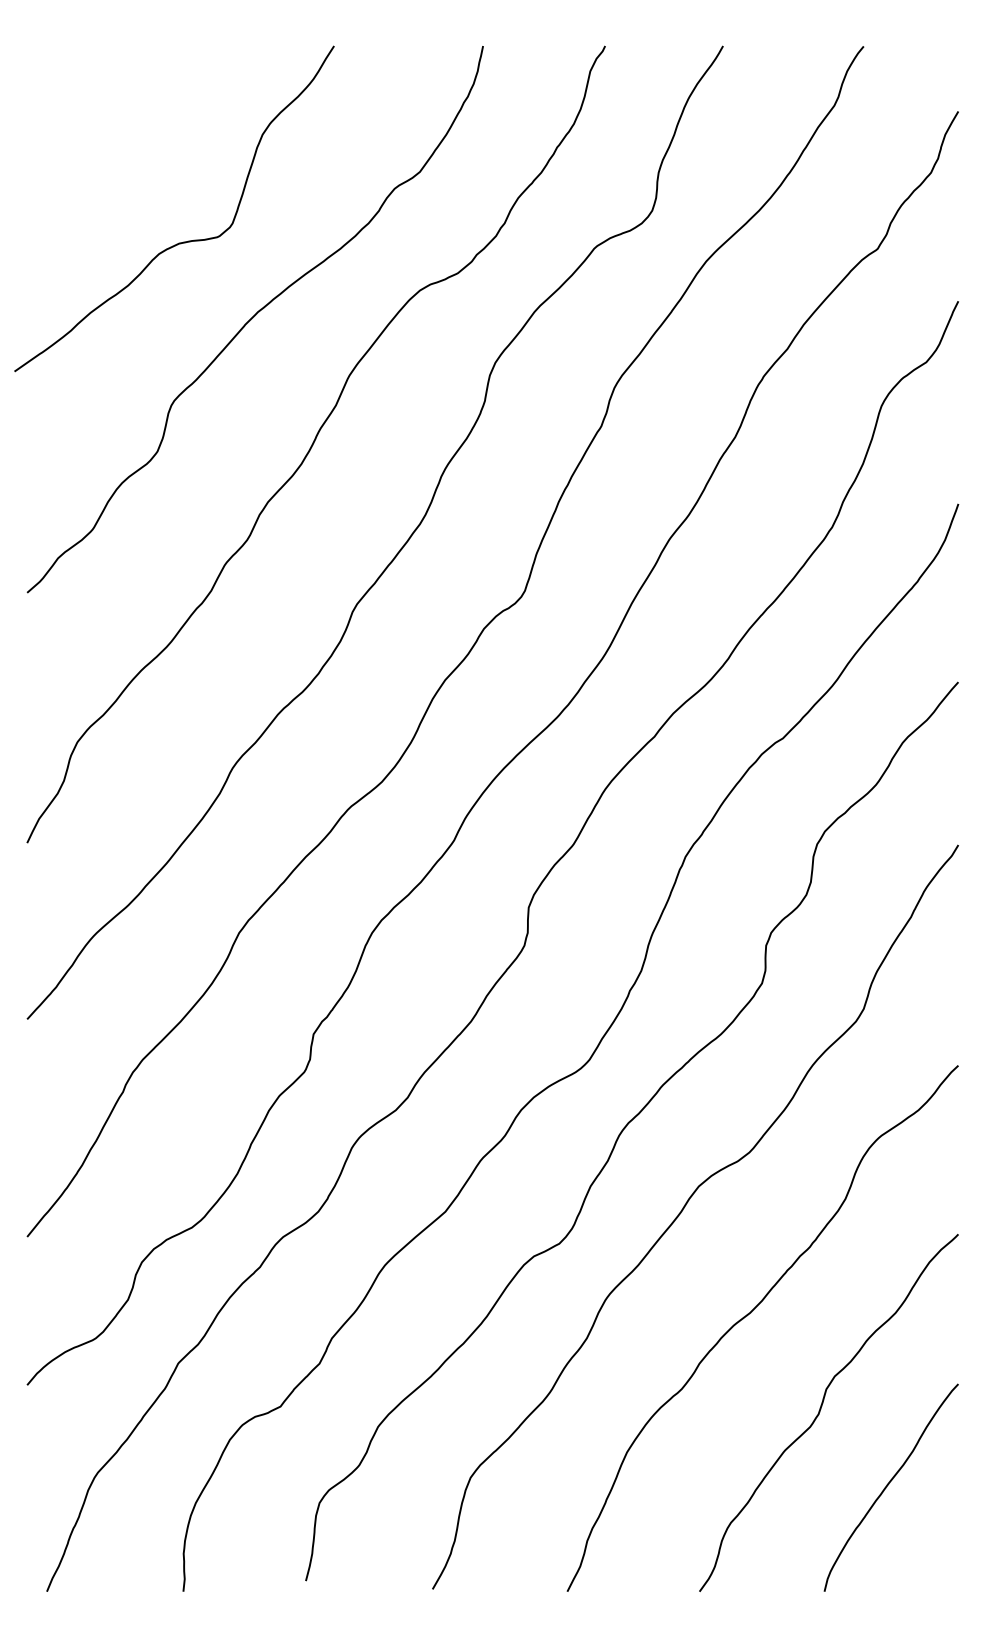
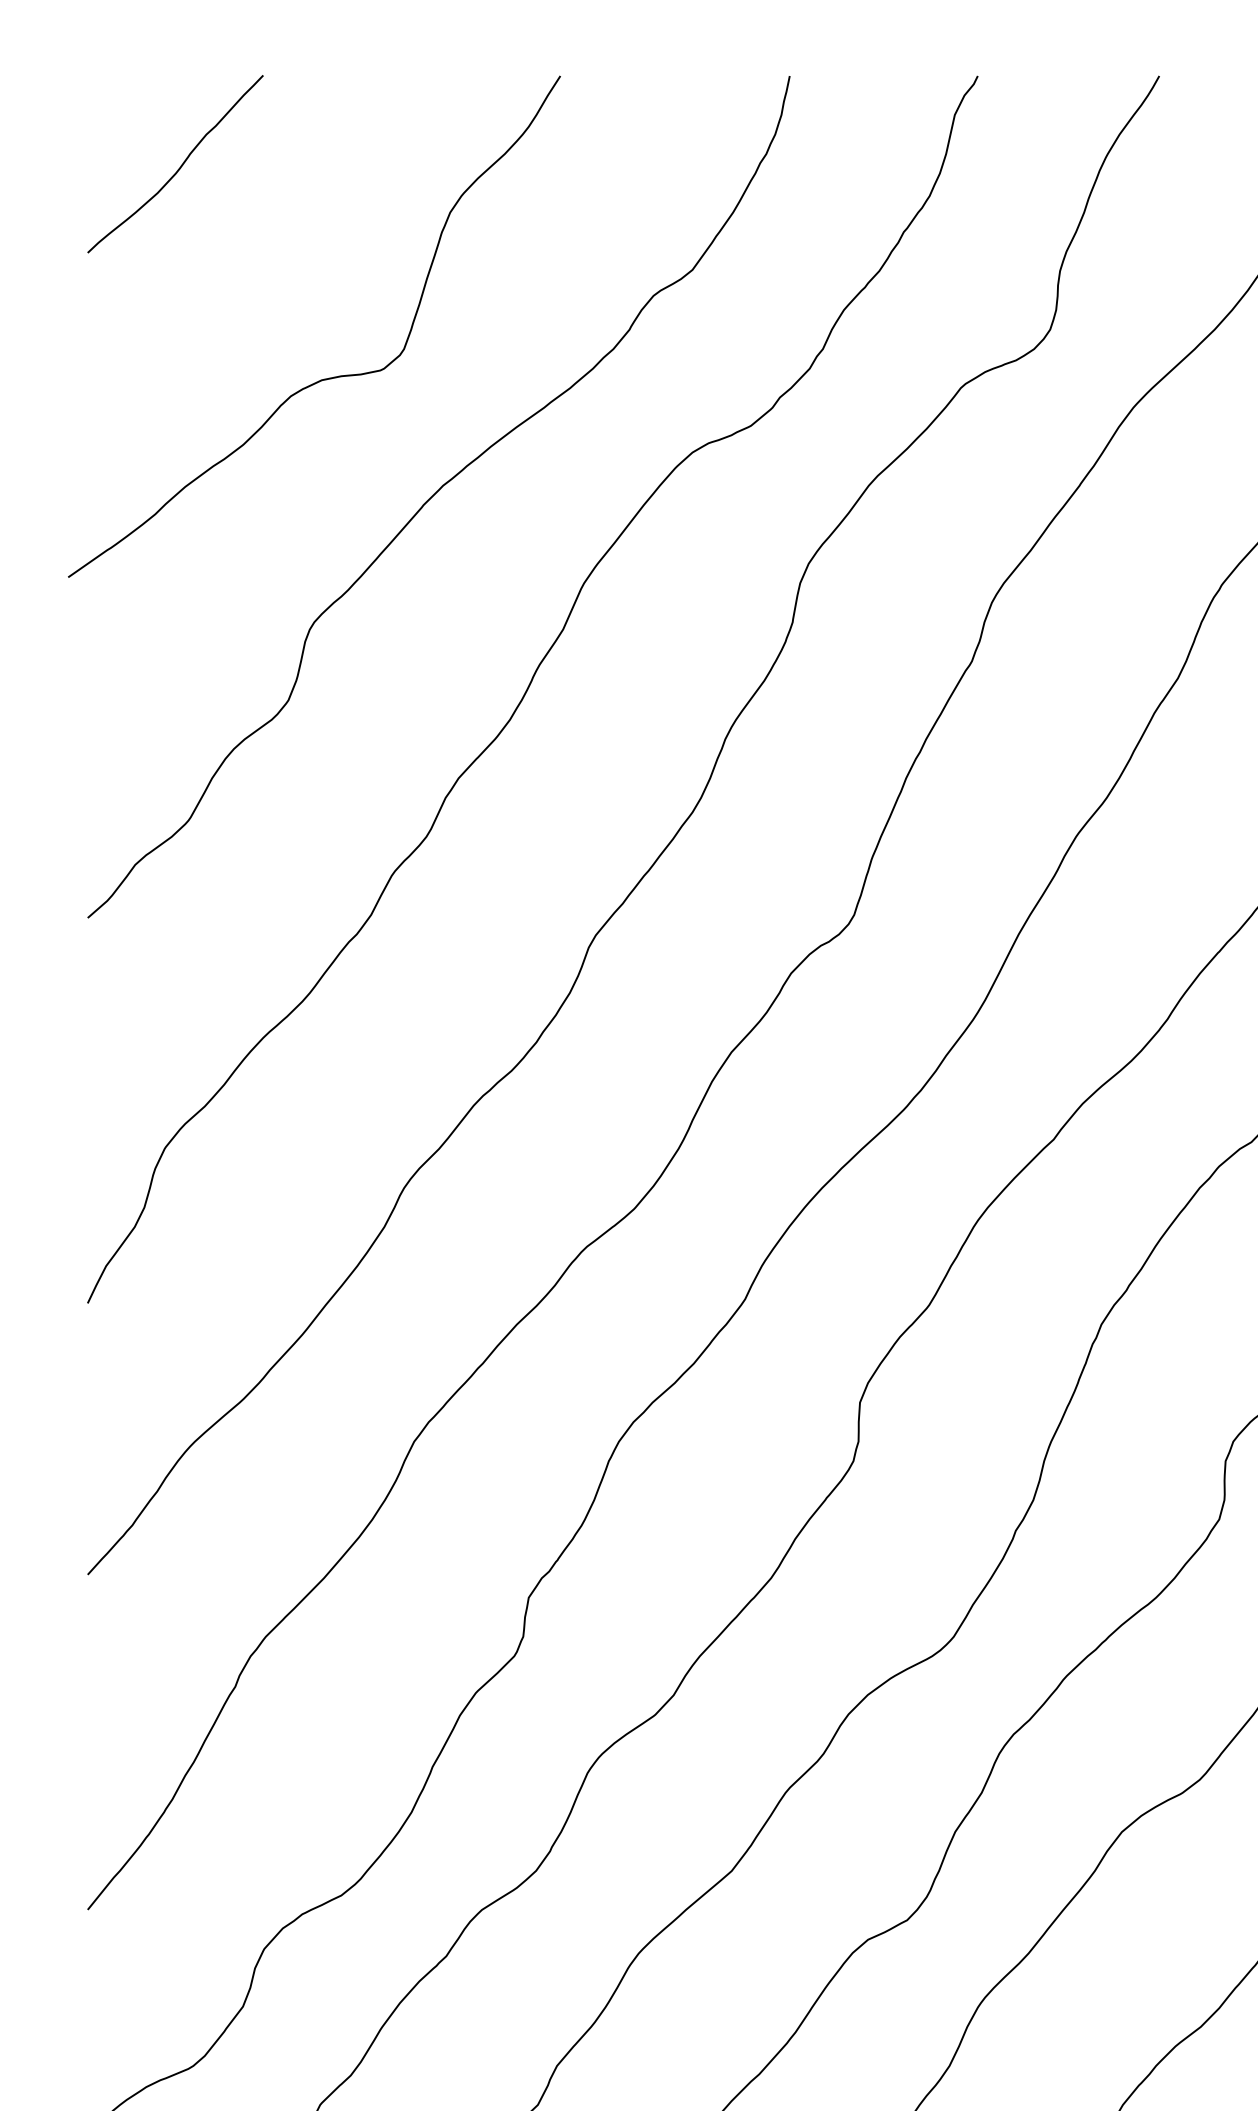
curve: (86, 105) -> (179, 167), added

